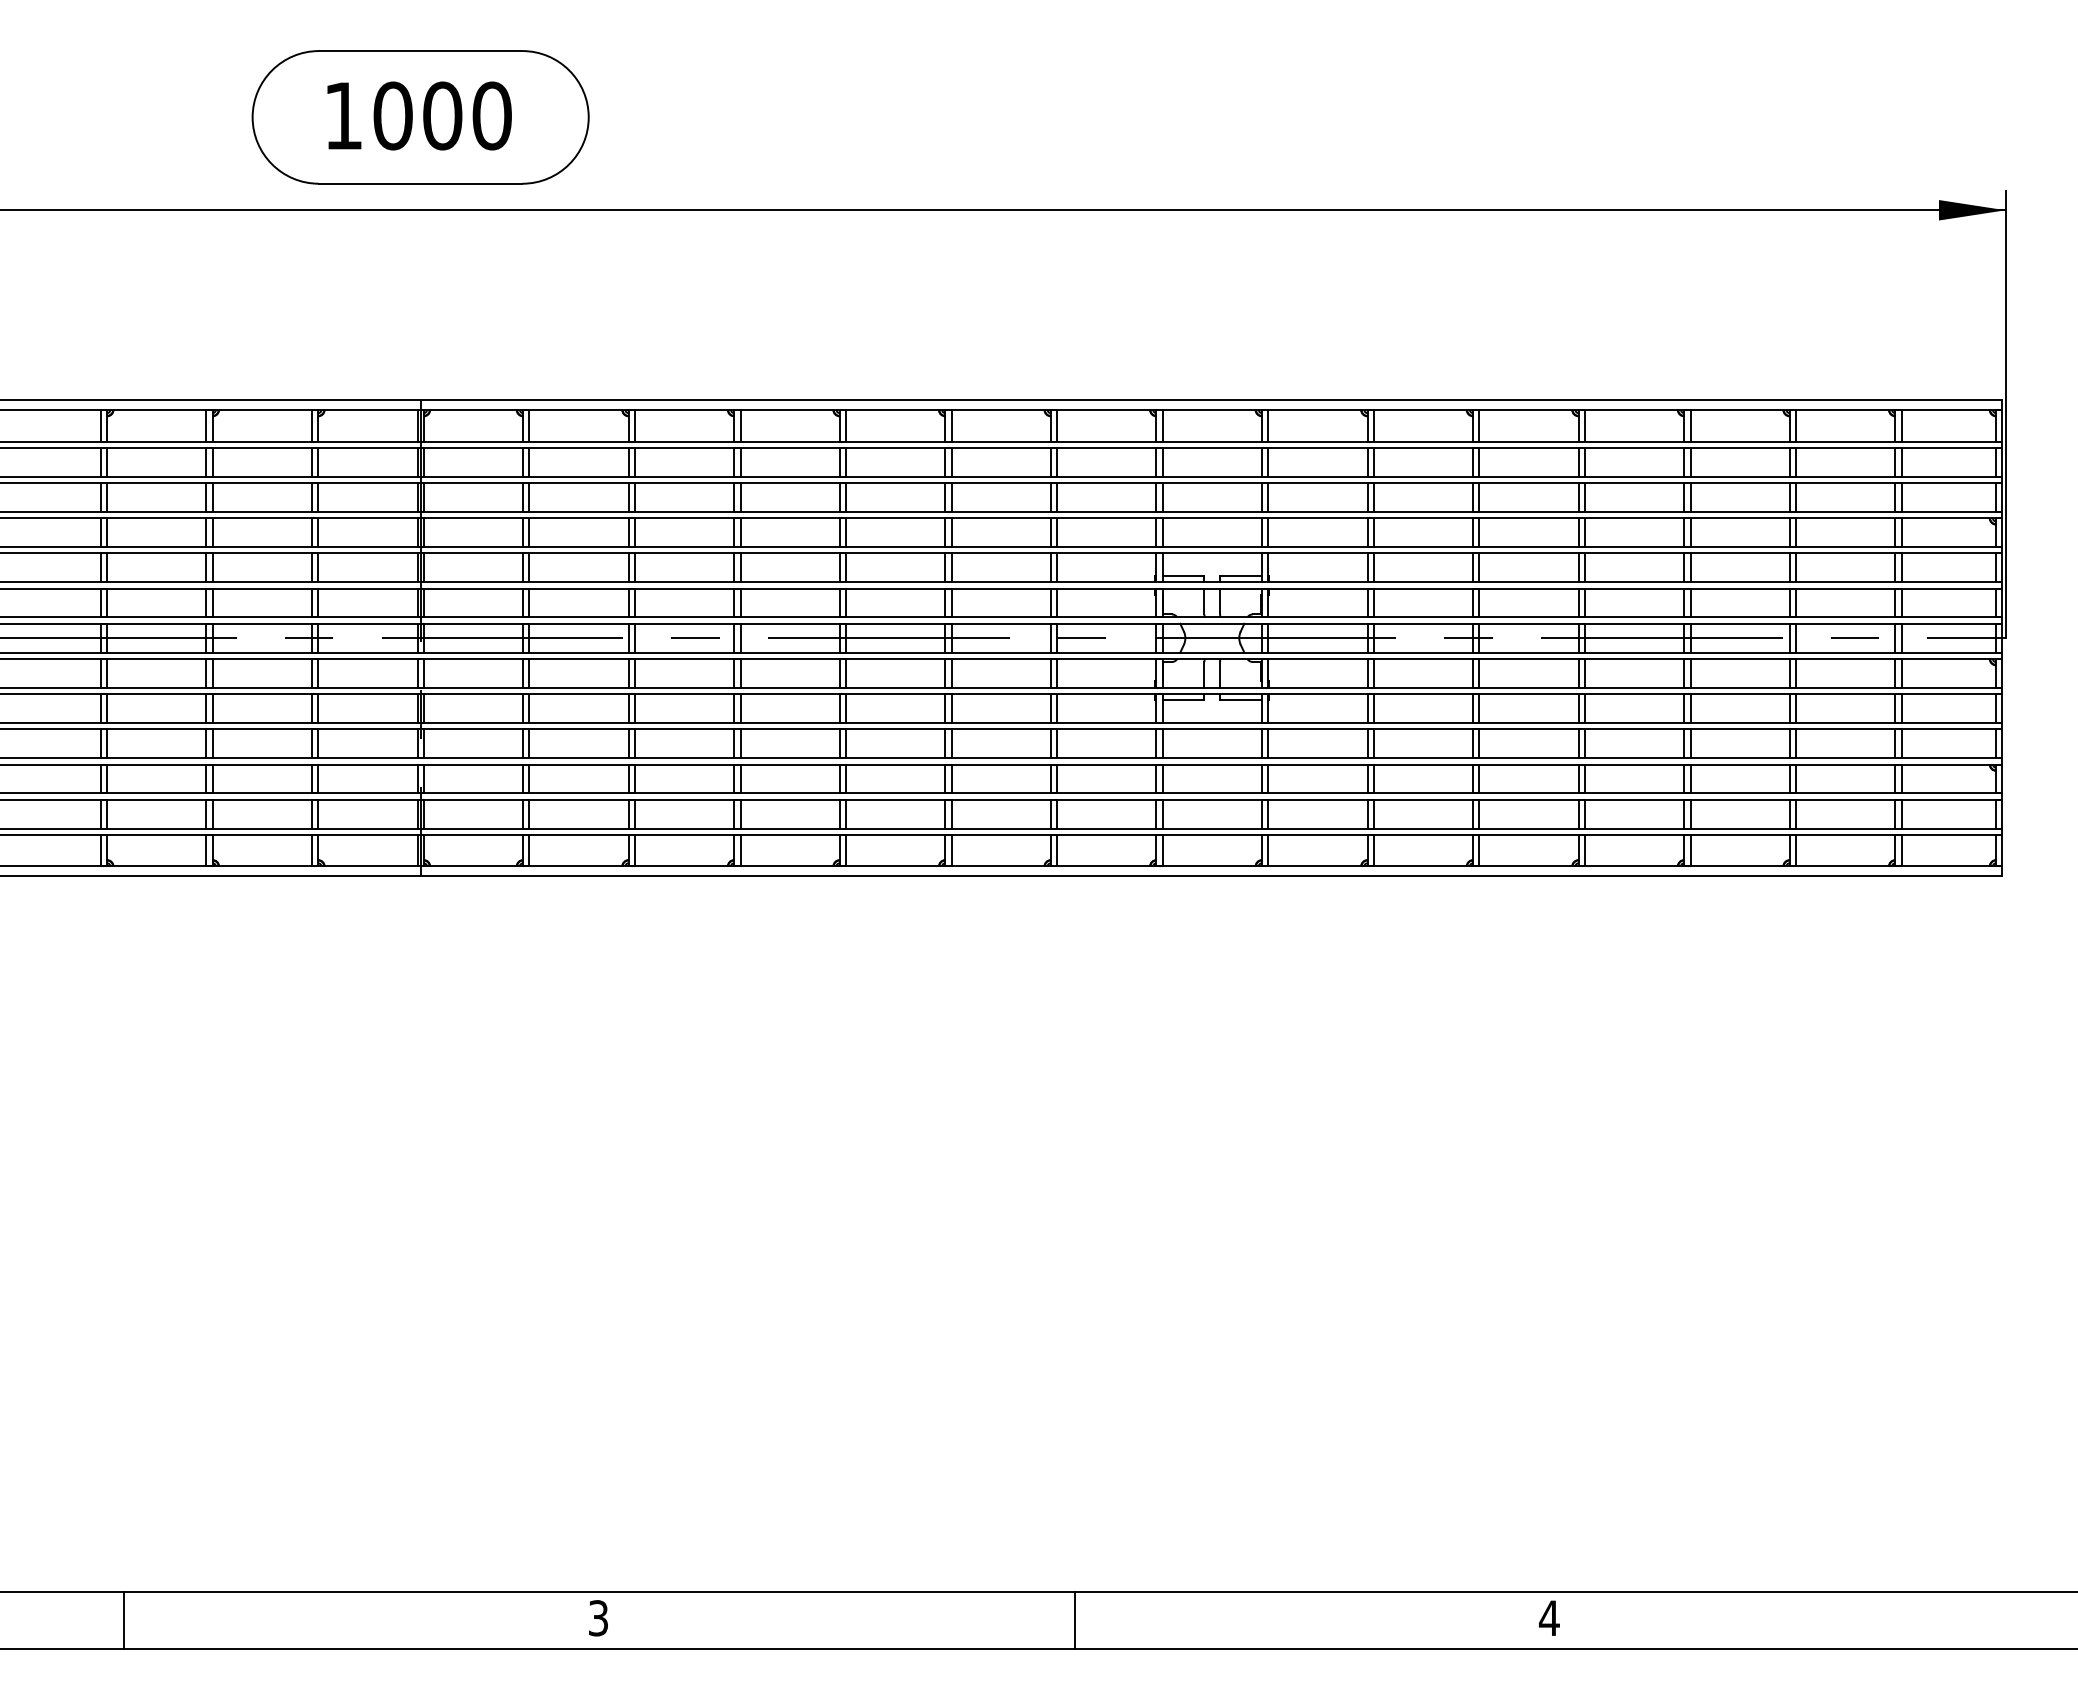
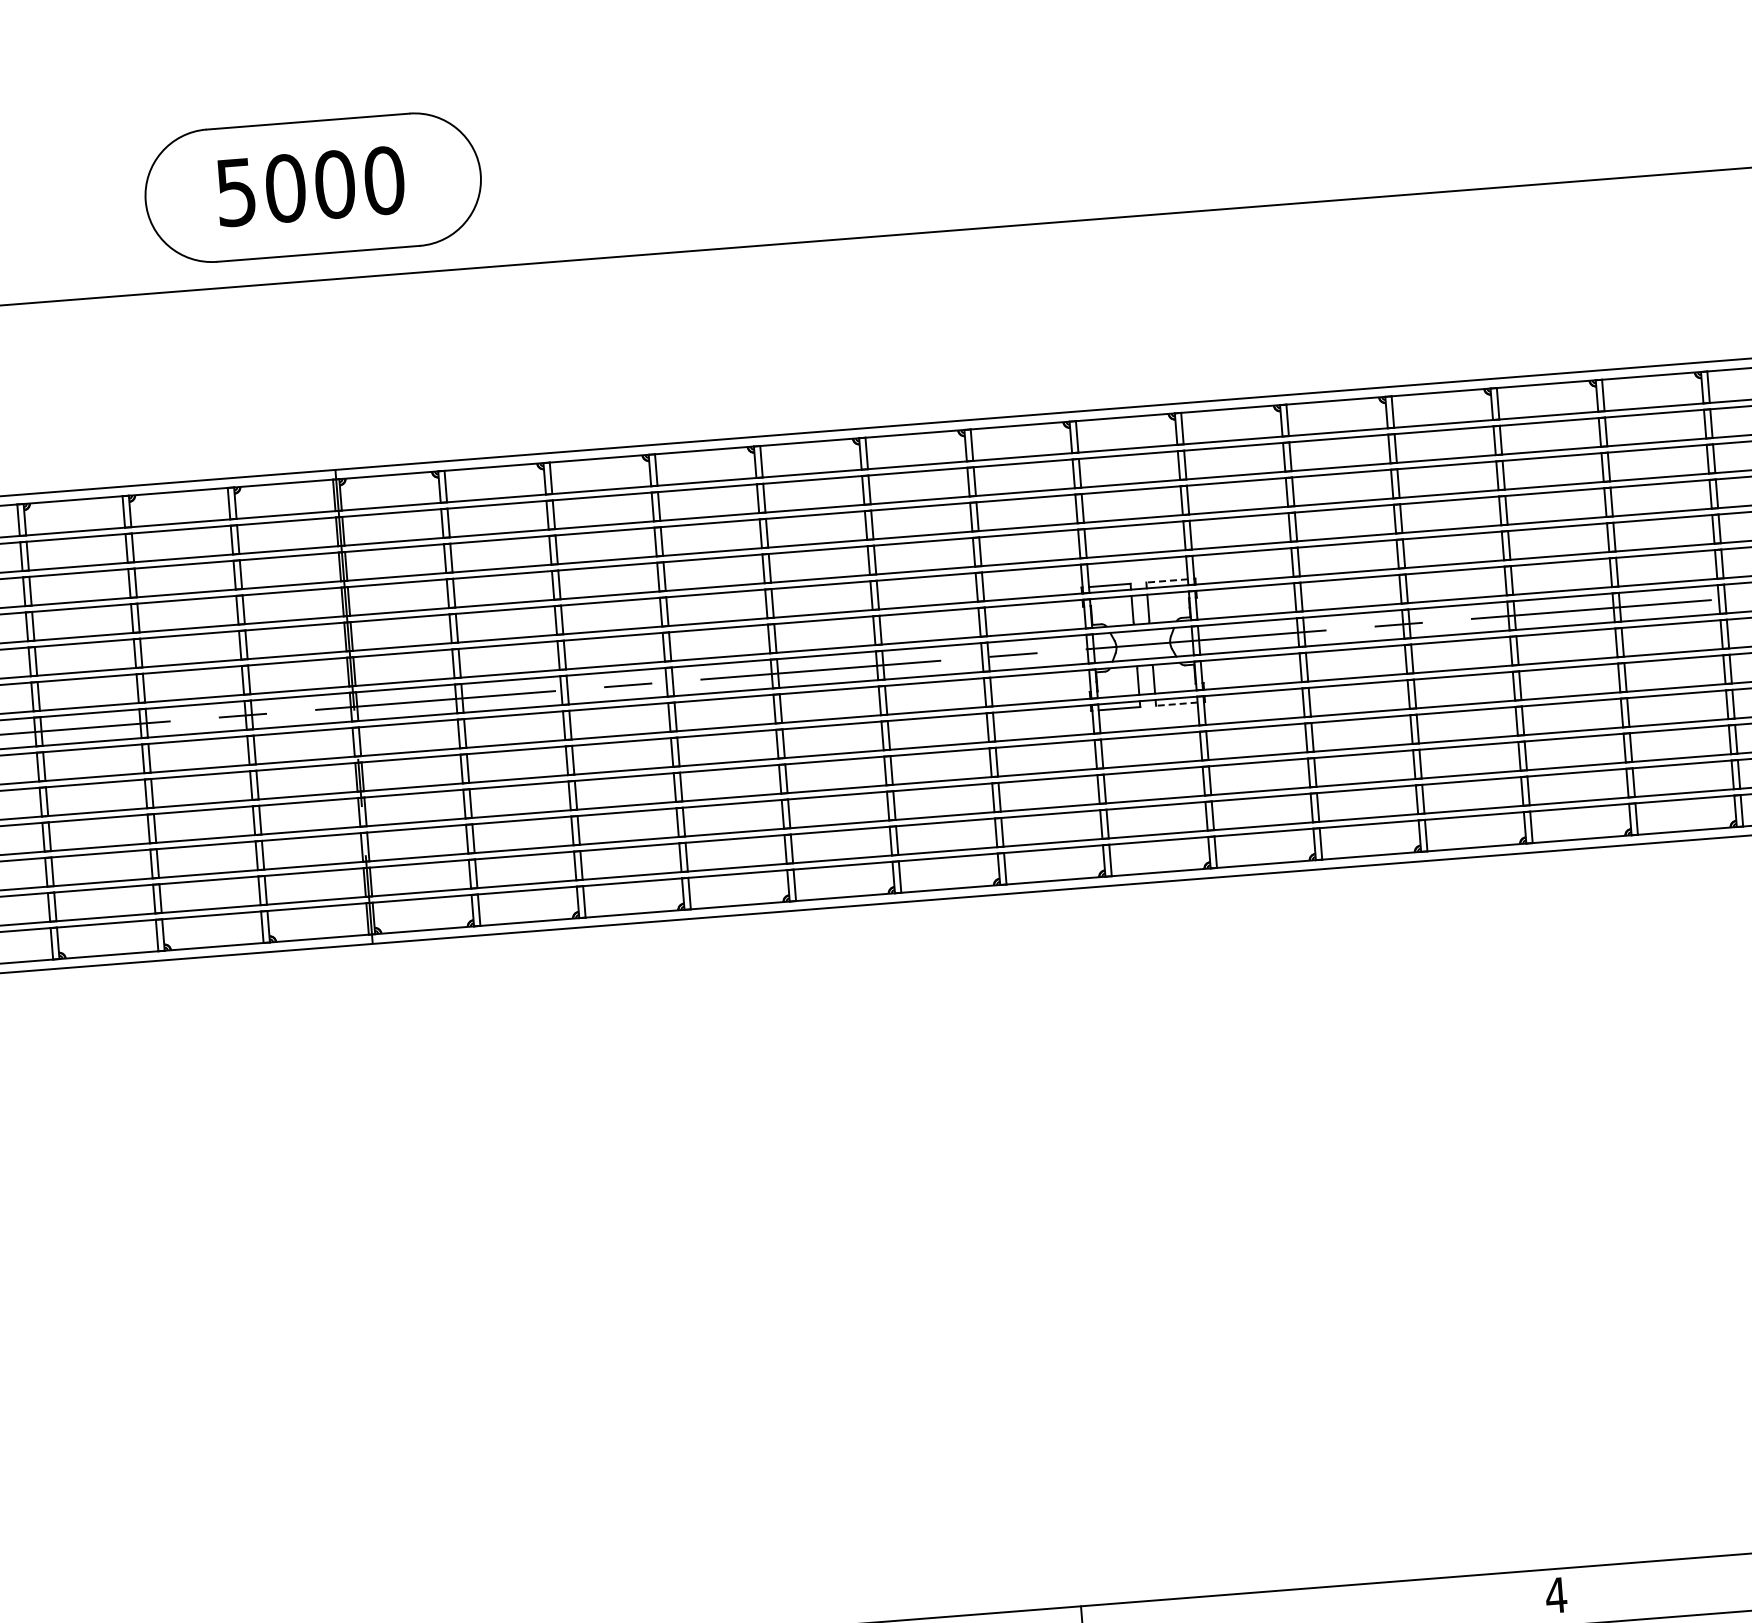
text: (343, 116) -> (236, 192), 1000 -> 5000
line: (1241, 576) -> (1167, 581), solid -> dashed
line: (1241, 700) -> (1177, 704), solid -> dashed

